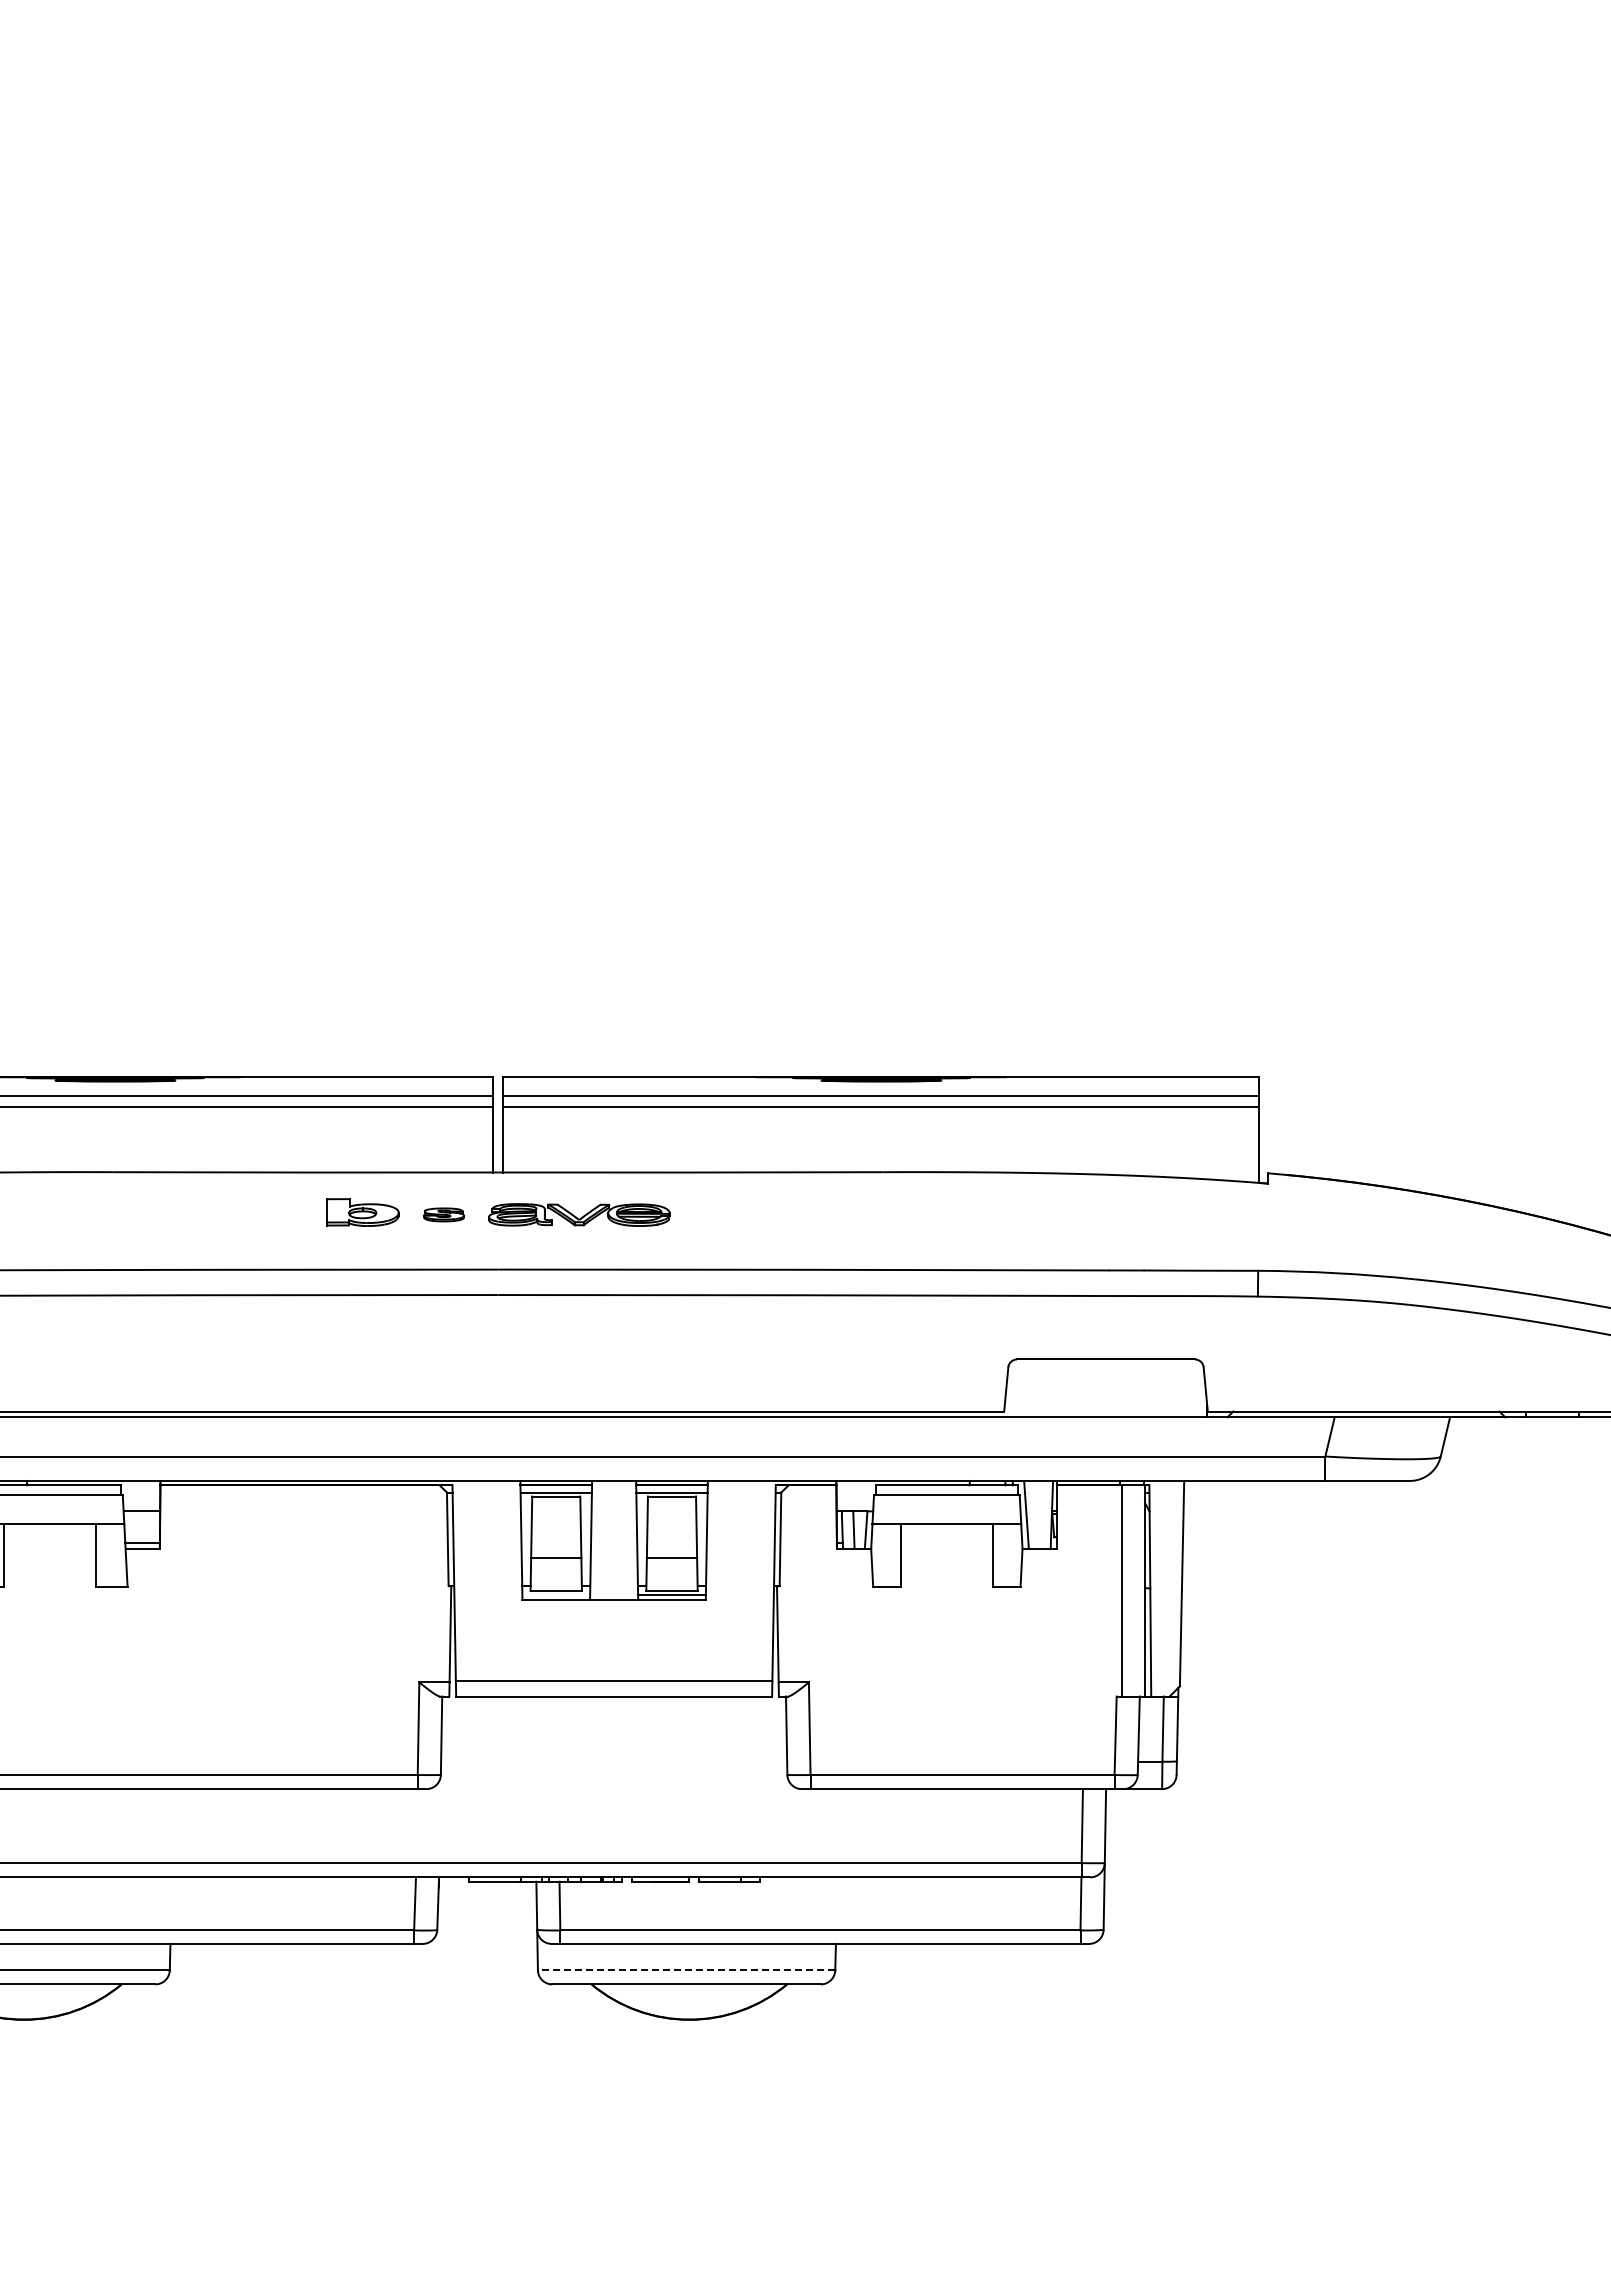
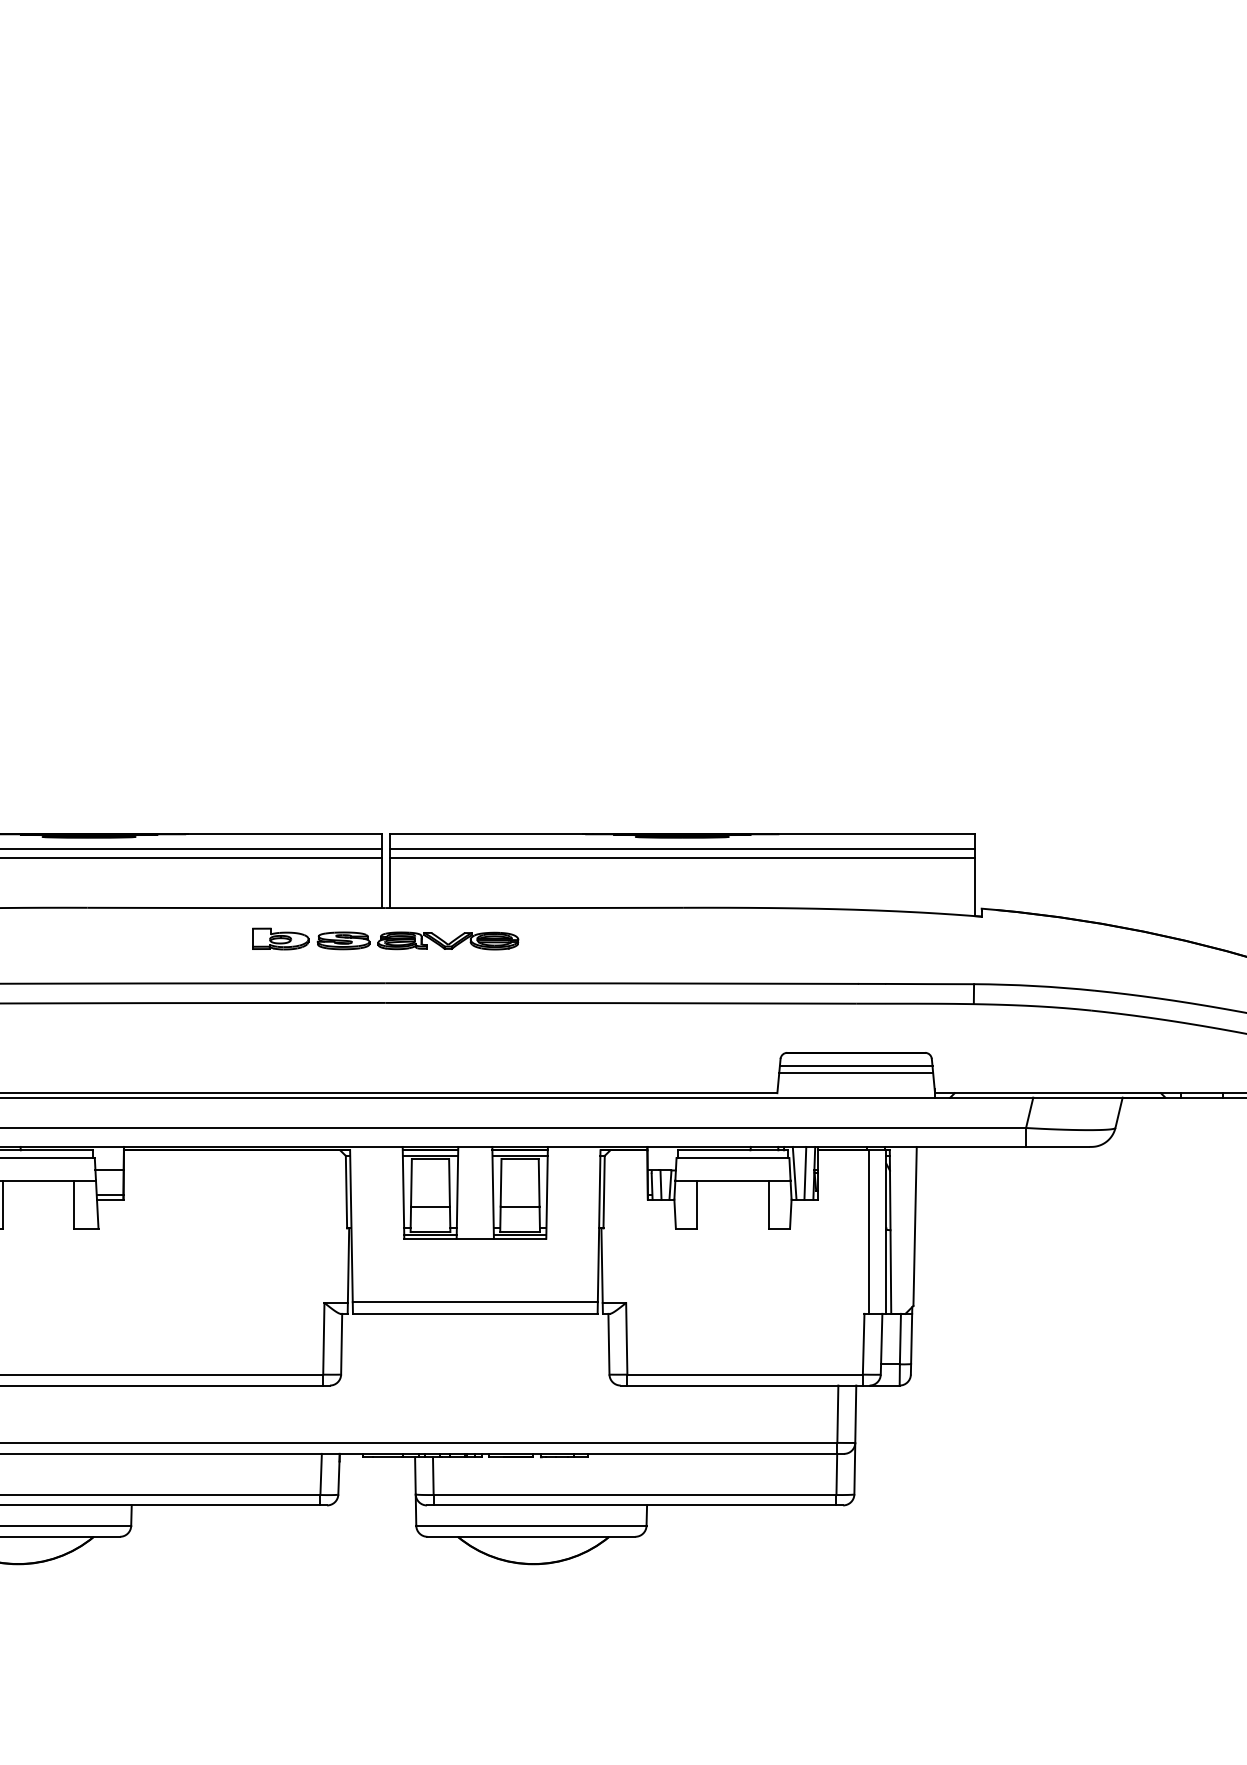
part: (443, 1214) -> (343, 940), size x1.67
line: (1105, 1376) -> (855, 1066), added
line: (1105, 1385) -> (855, 1073), added
line: (1040, 1514) -> (805, 1172), added
line: (556, 1595) -> (430, 1235), added
line: (686, 1970) -> (531, 1526), dashed -> solid

